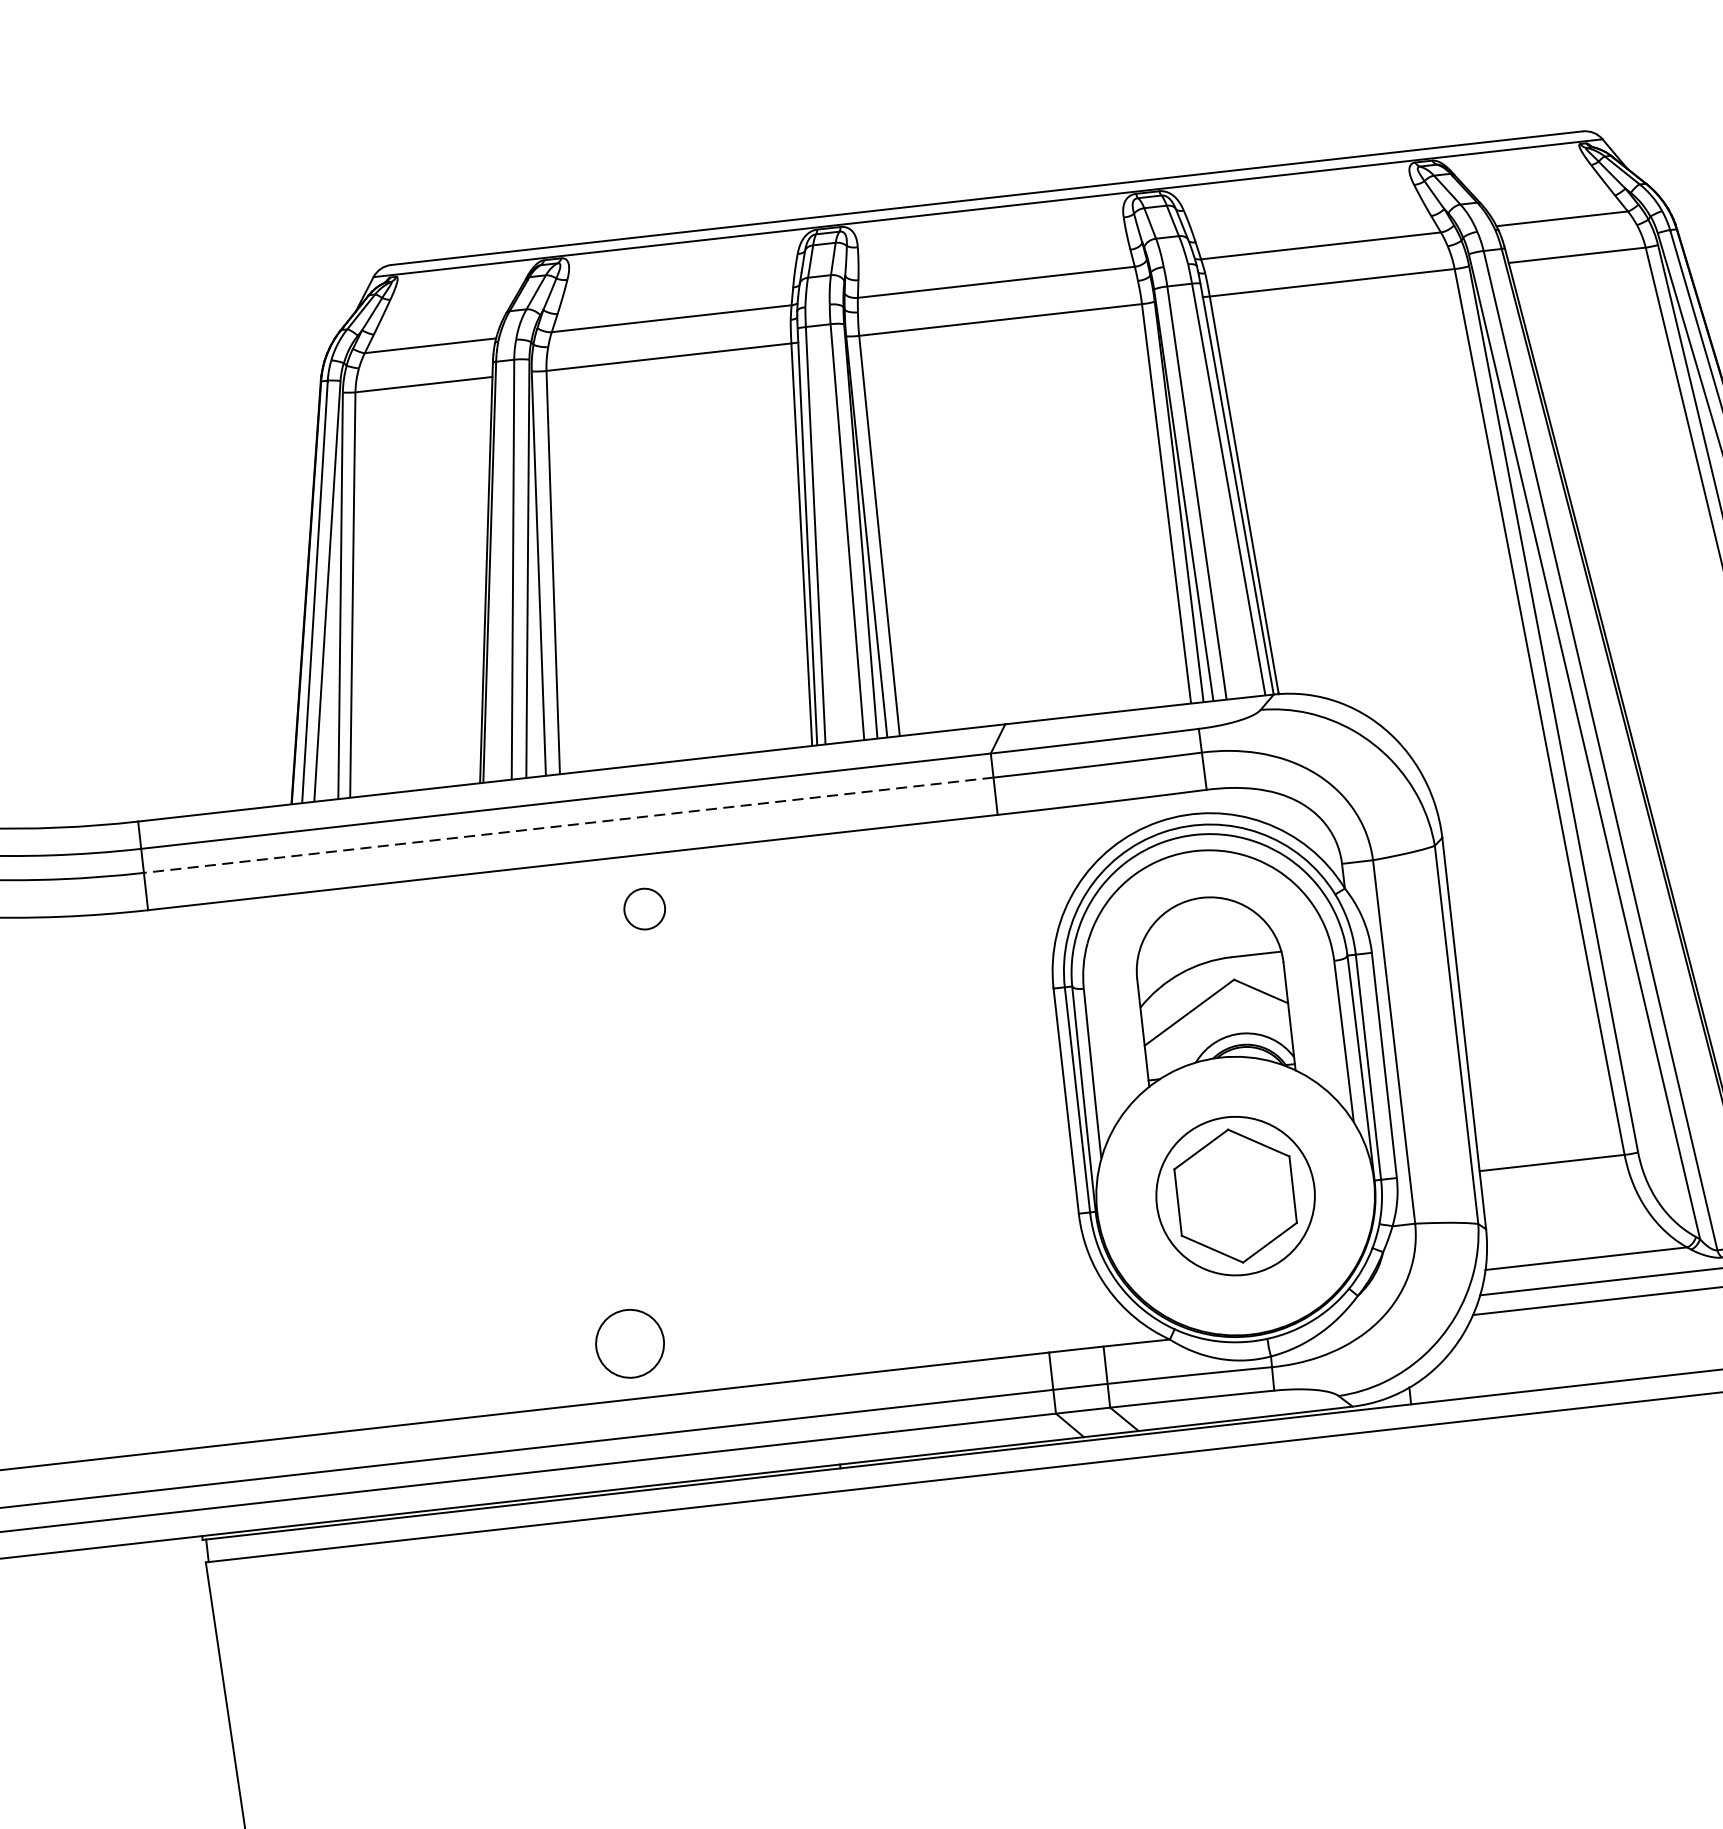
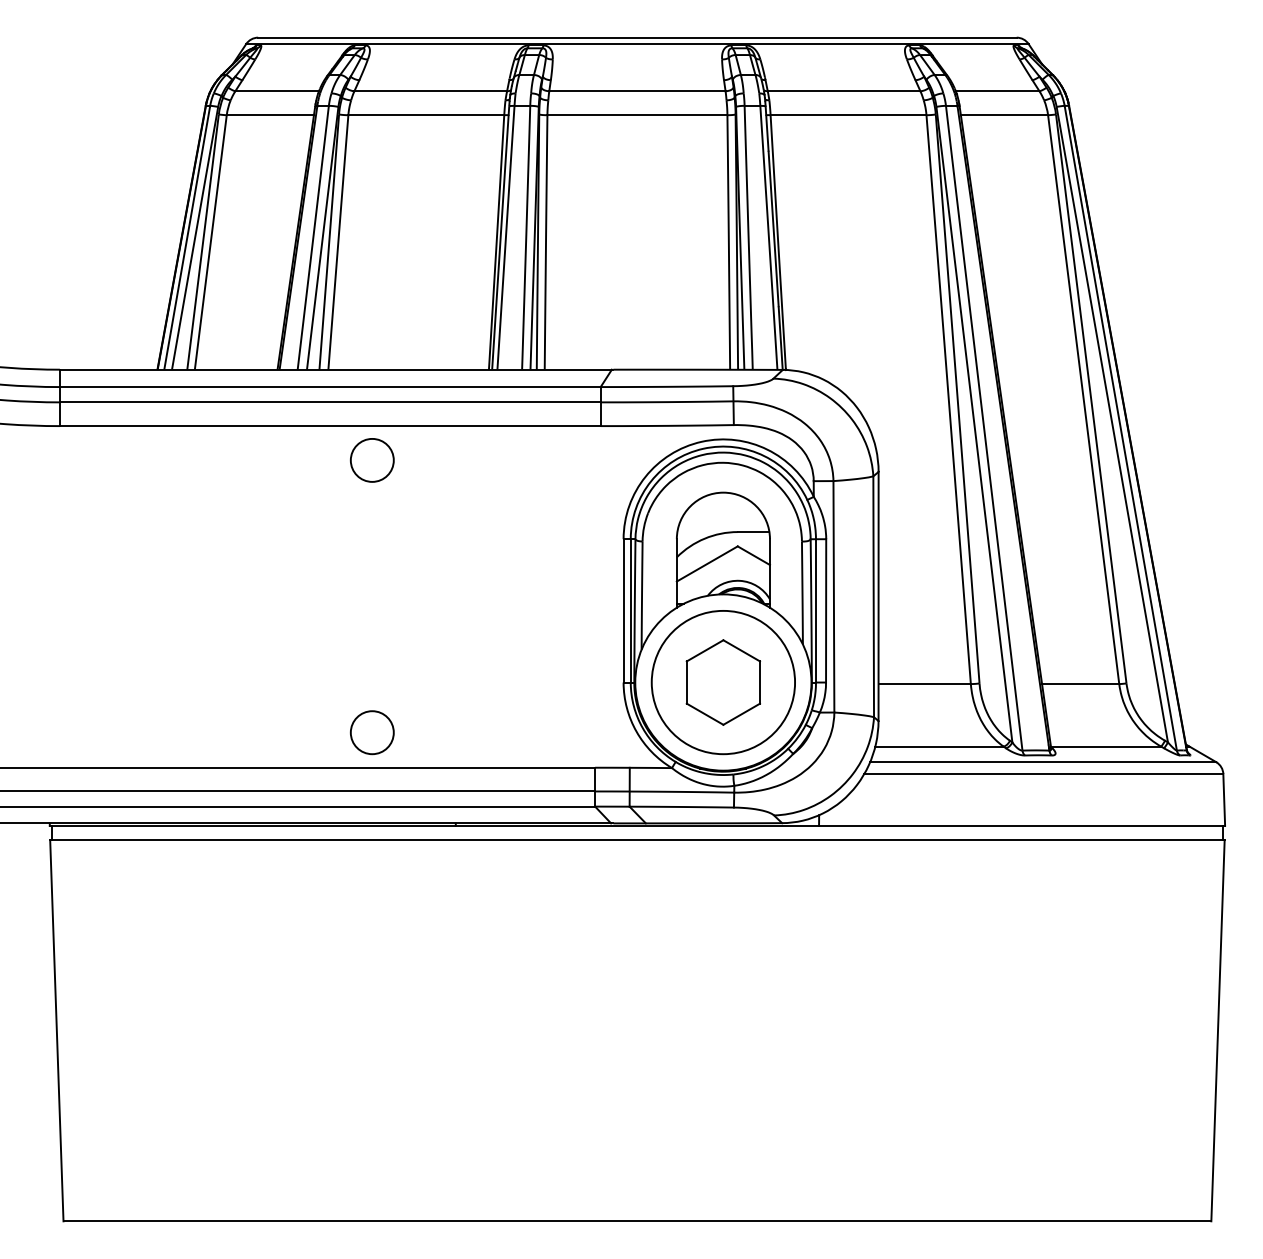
line: (567, 825) -> (329, 402), dashed -> solid
circle: (643, 909) -> (371, 460), size x1.67
circle: (1235, 1196) -> (723, 682), size x1.43
circle: (628, 1343) -> (371, 732), moved

